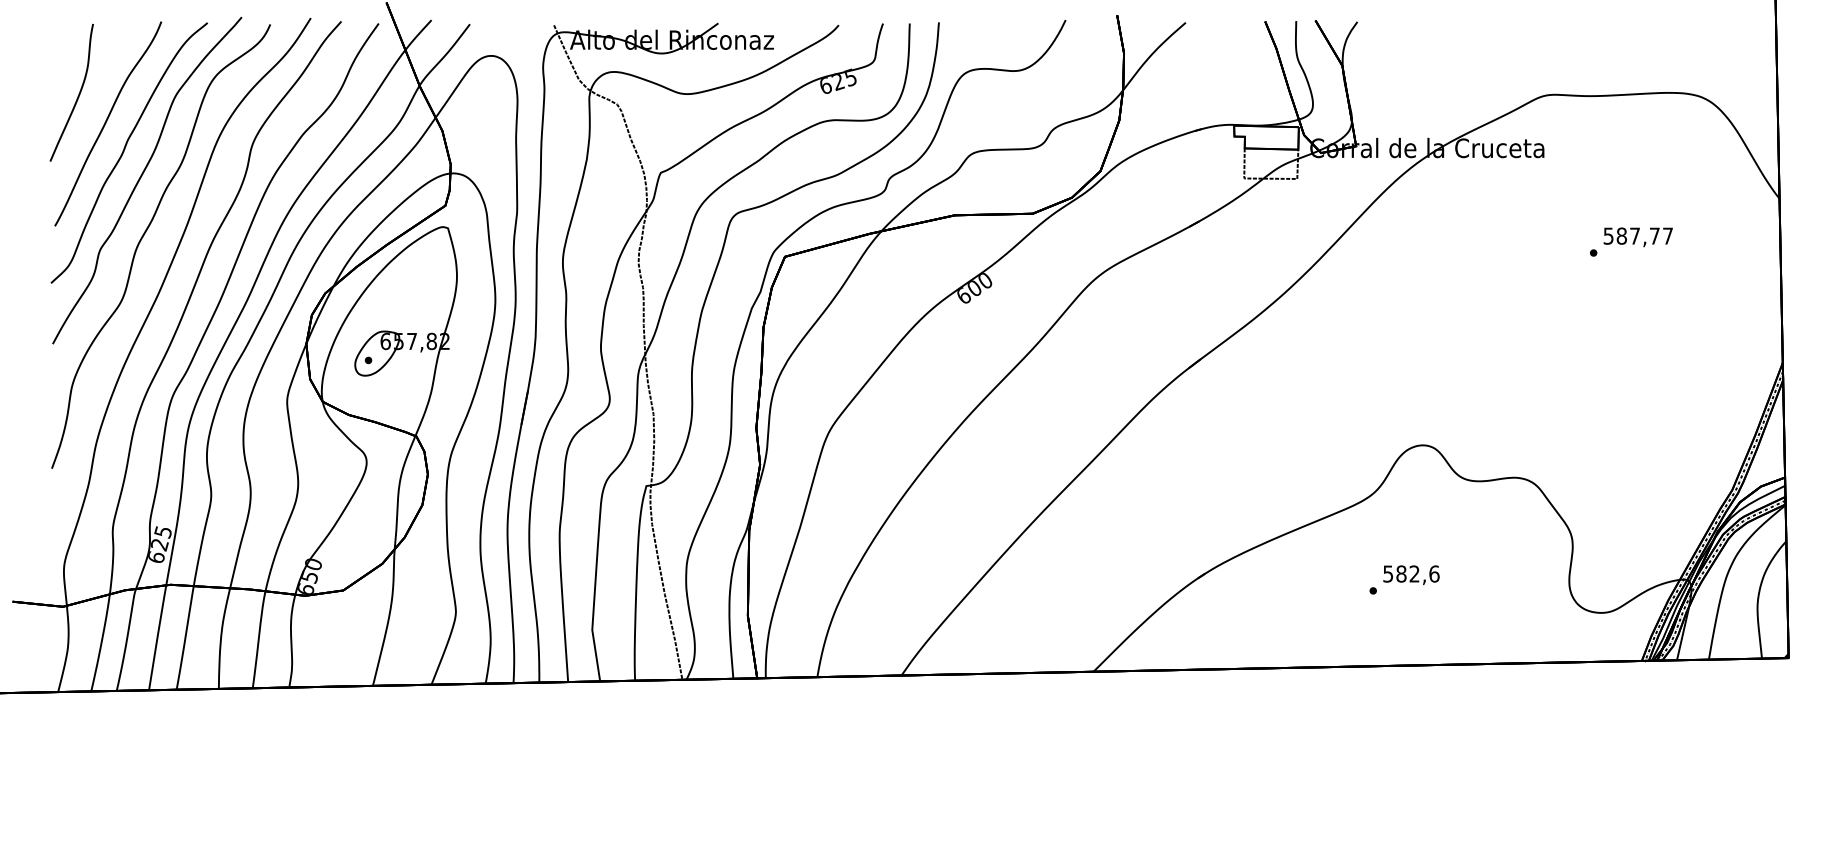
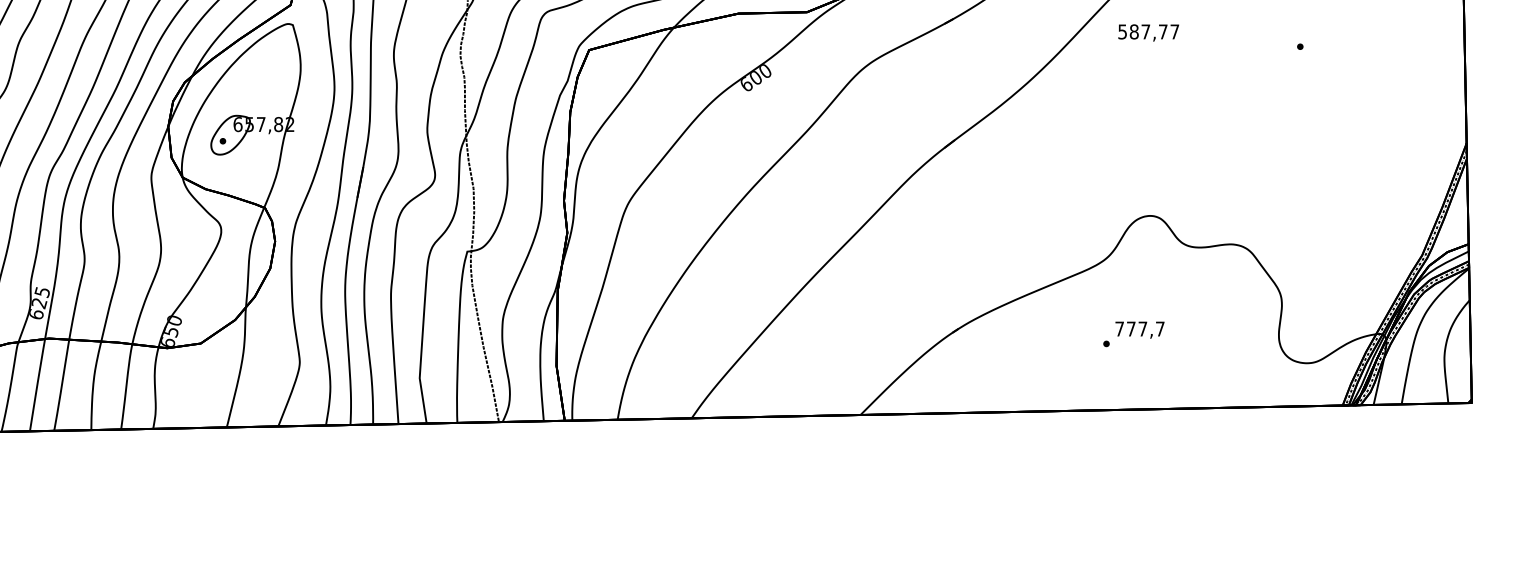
text: (1637, 237) -> (1148, 33), moved
text: (1411, 573) -> (1140, 328), 582,6 -> 777,7

